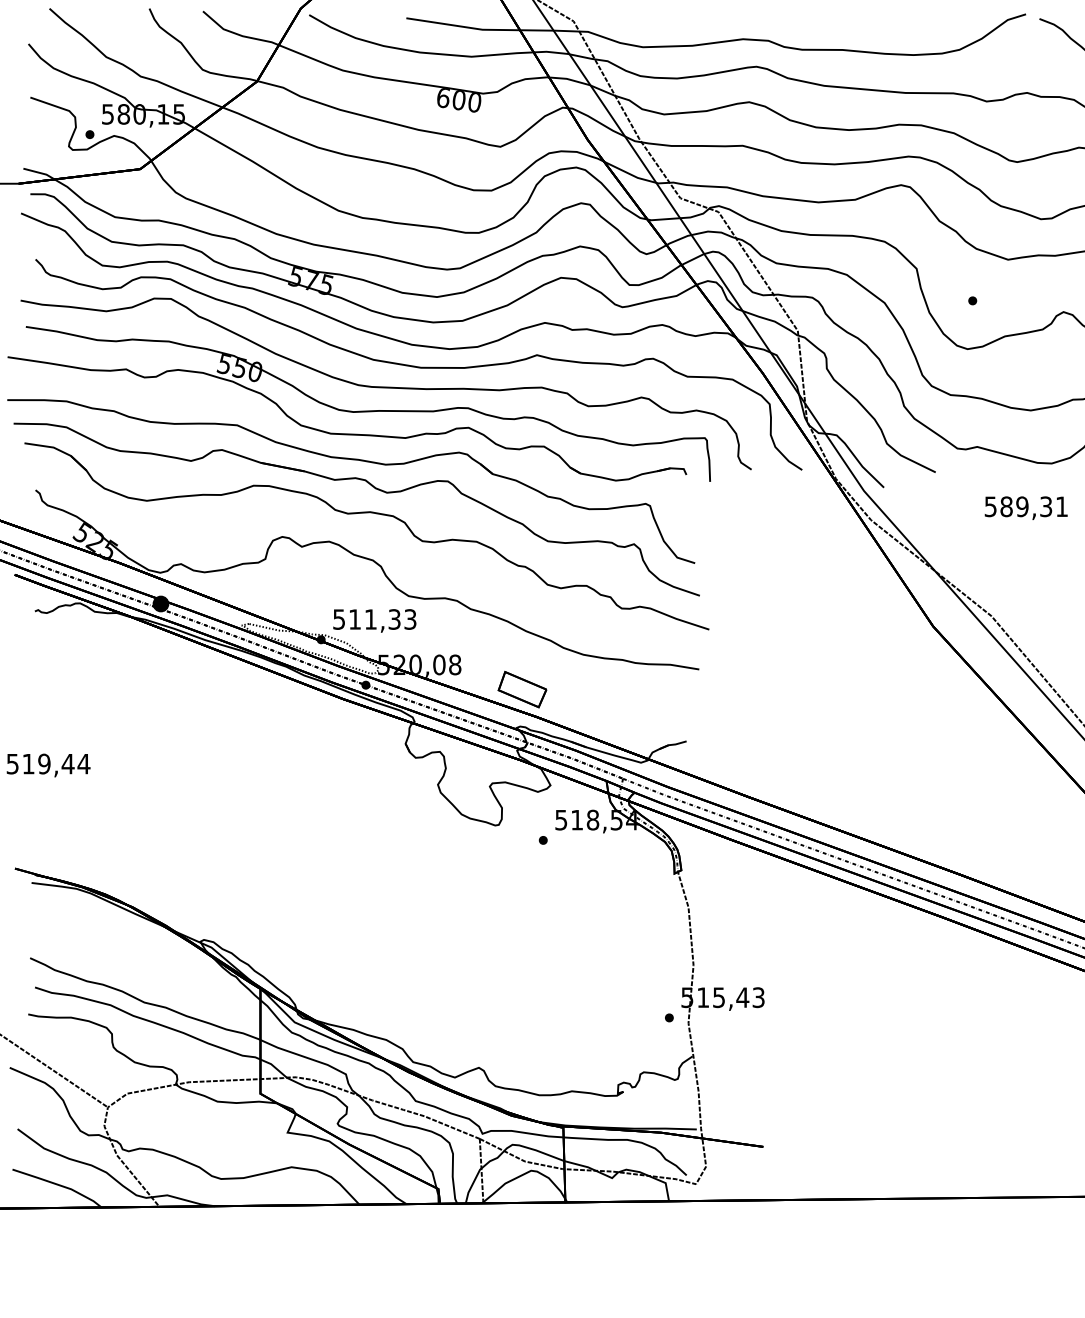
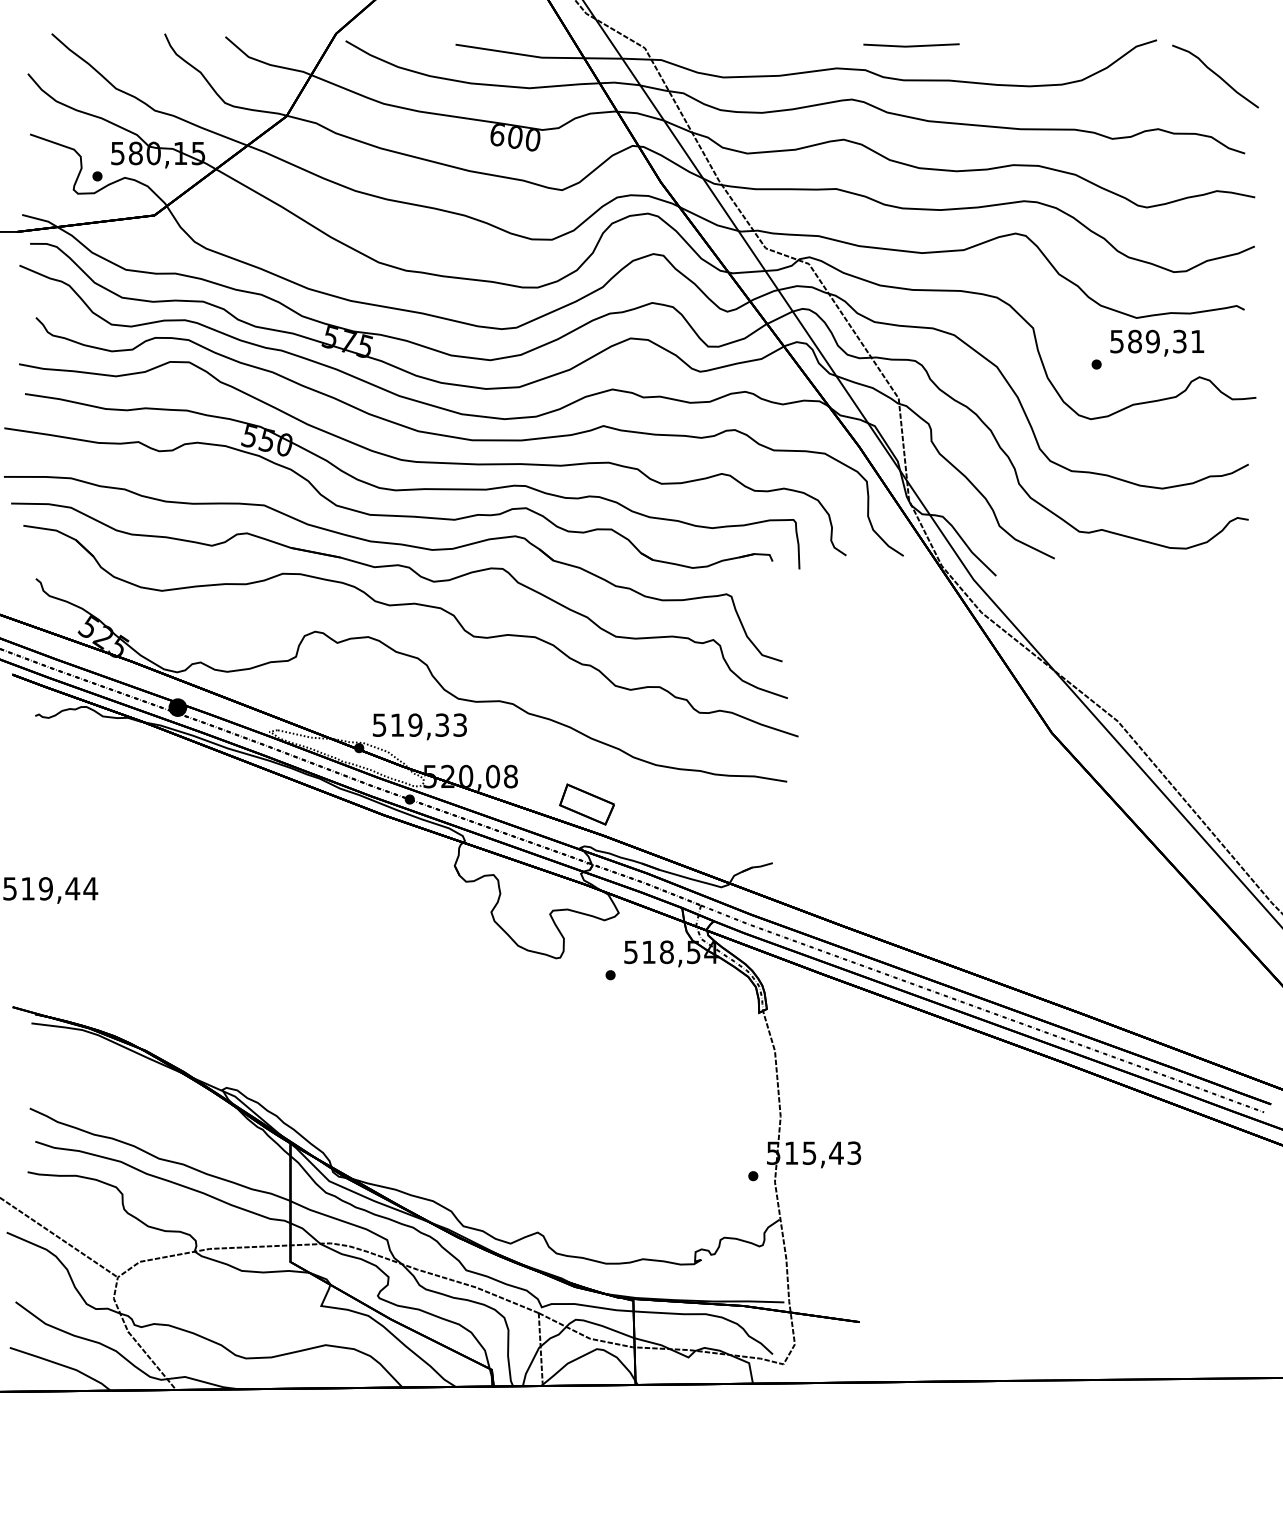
line: (809, 18) -> (911, 45), added
text: (1026, 507) -> (1157, 342), moved
text: (370, 618) -> (415, 724), 511,33 -> 519,33

